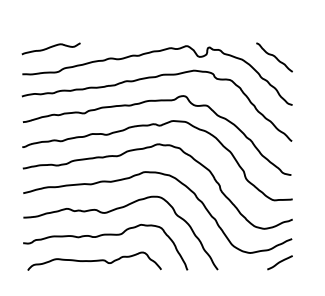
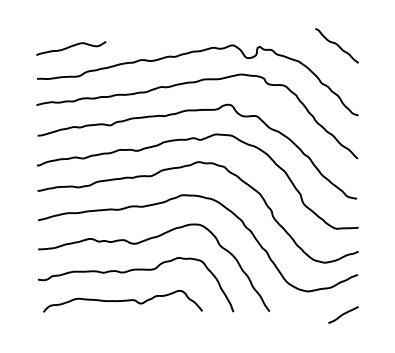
curve: (274, 57) -> (336, 45), moved
line: (279, 262) -> (343, 314), moved

